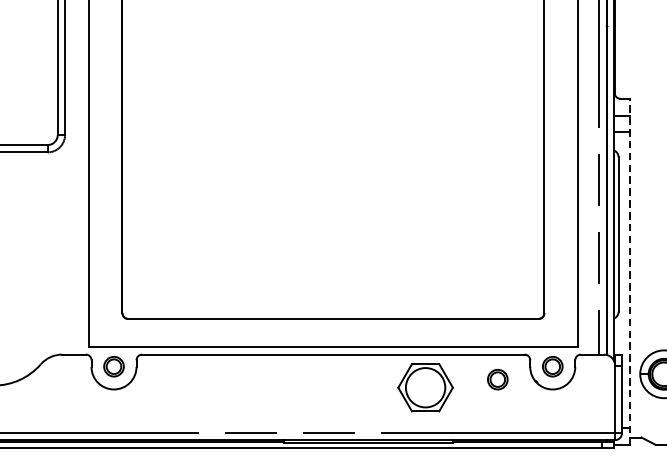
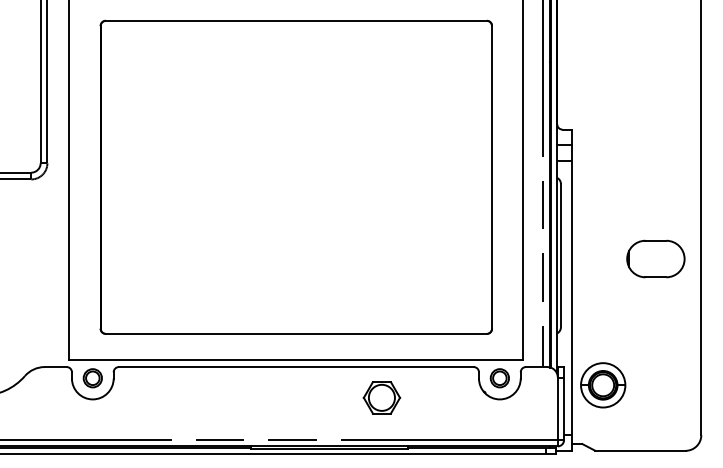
line: (629, 272) -> (571, 290), dashed -> solid
part: (497, 379) -> (448, 390), removed
part: (425, 387) -> (381, 397), size x0.71

